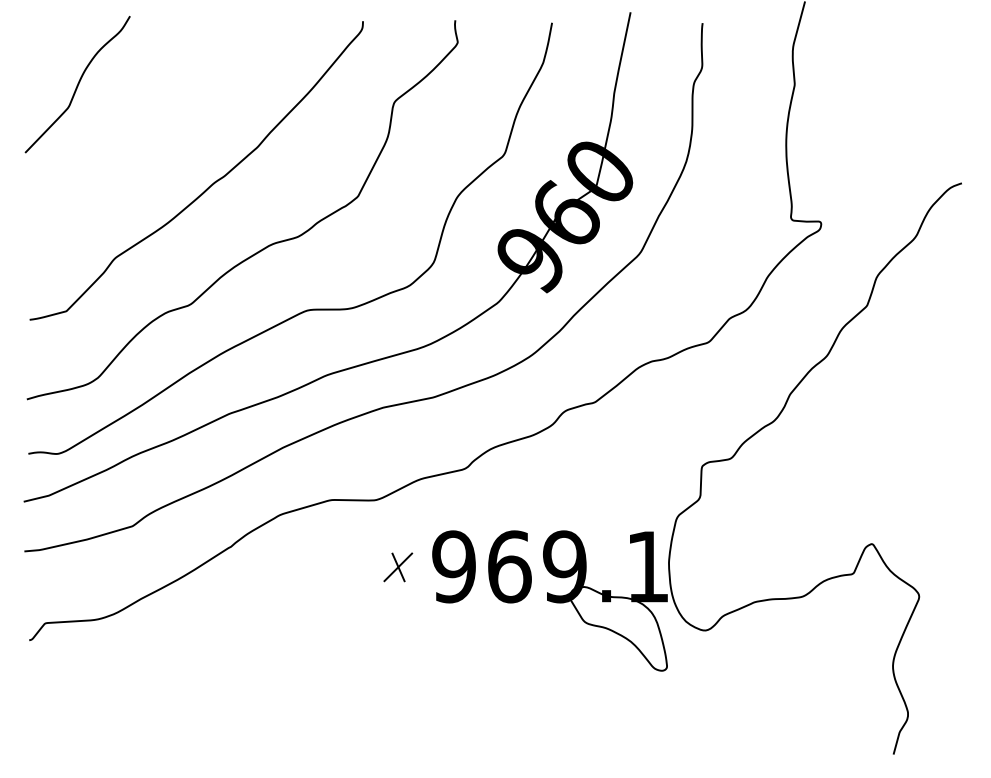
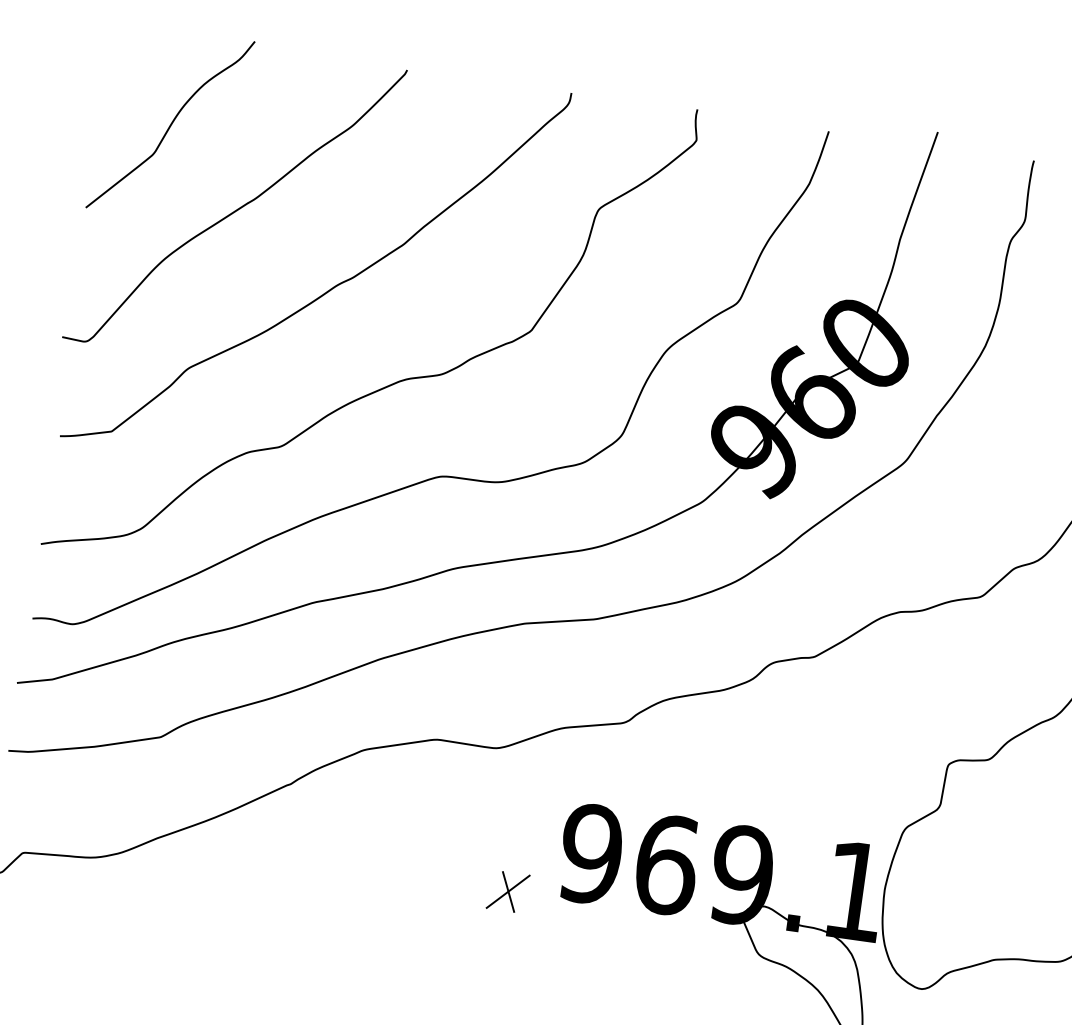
curve: (134, 137) -> (237, 207), added
part: (398, 567) -> (508, 892), moved

